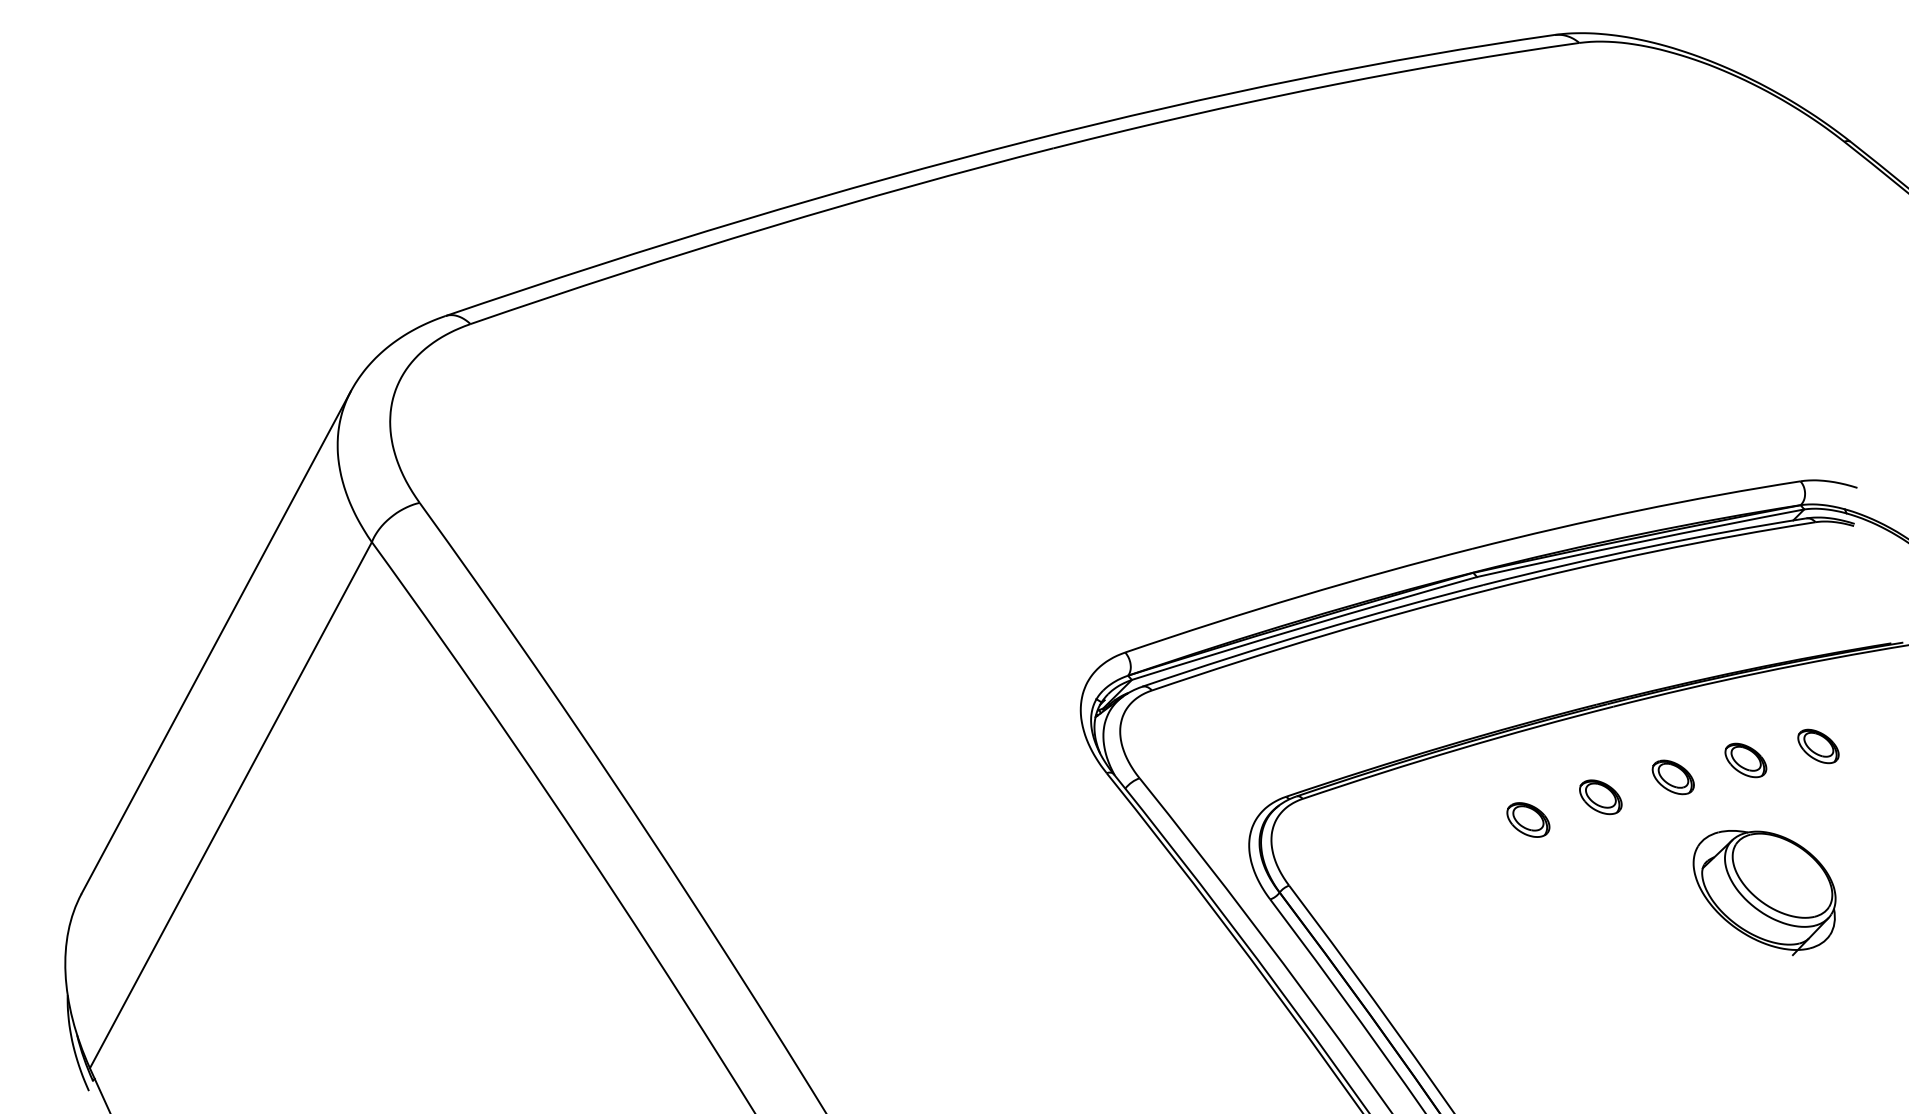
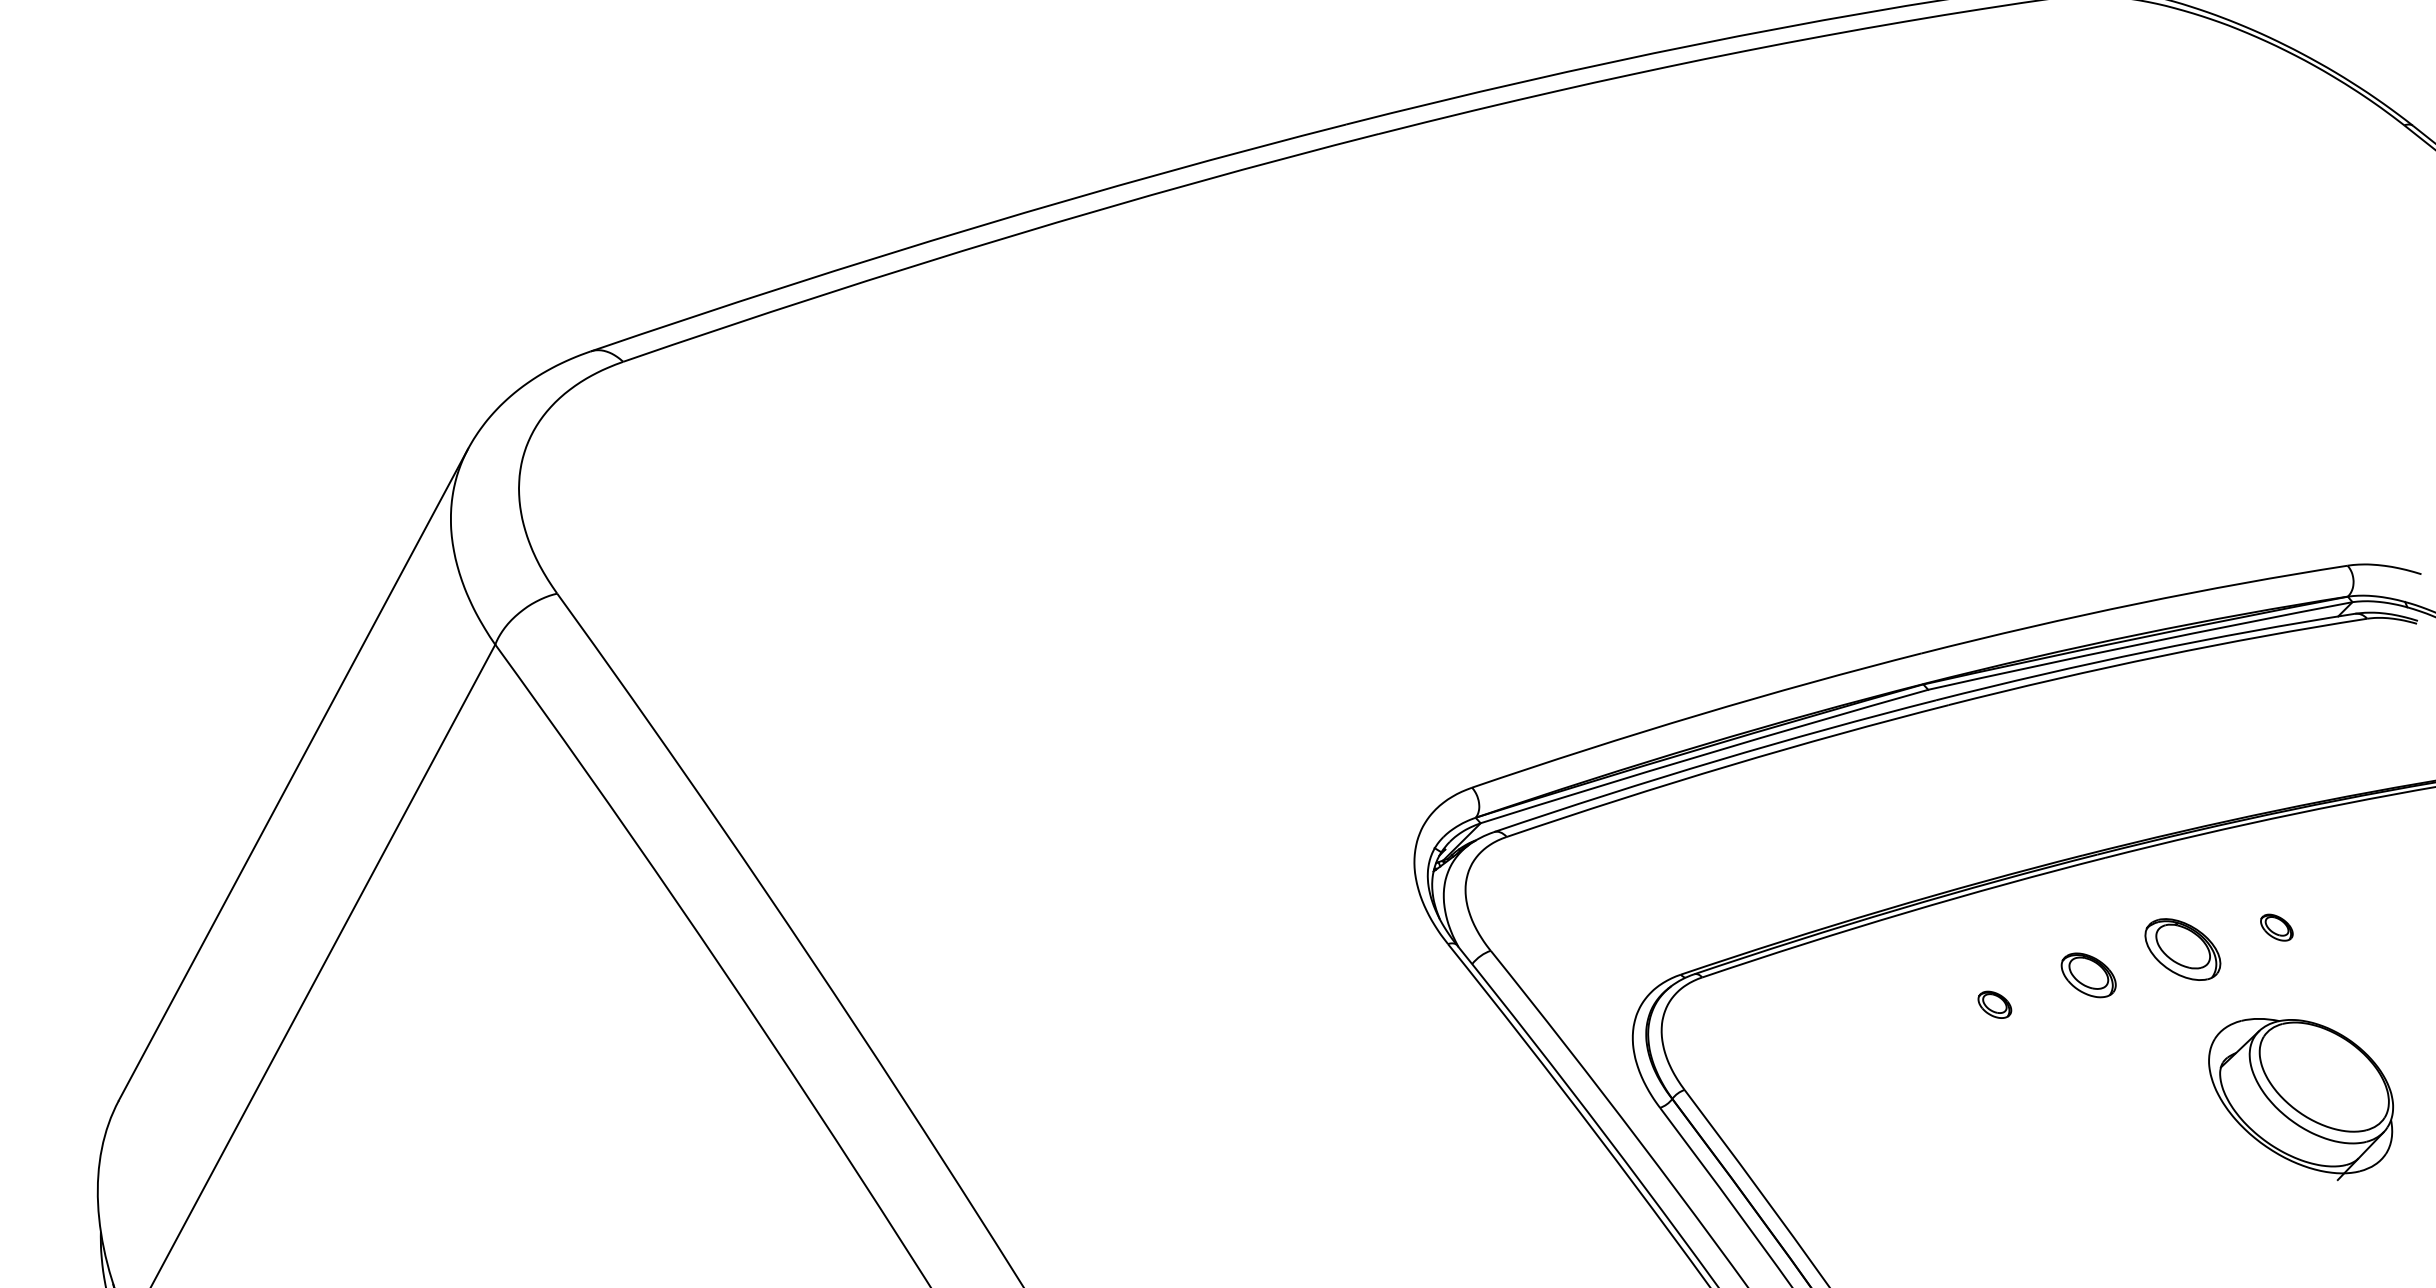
part: (1818, 746) -> (2370, 909), removed
part: (1745, 760) -> (2276, 927), size x0.6
part: (1672, 777) -> (2181, 949), size x1.4
part: (1528, 819) -> (1994, 1004), size x0.6

